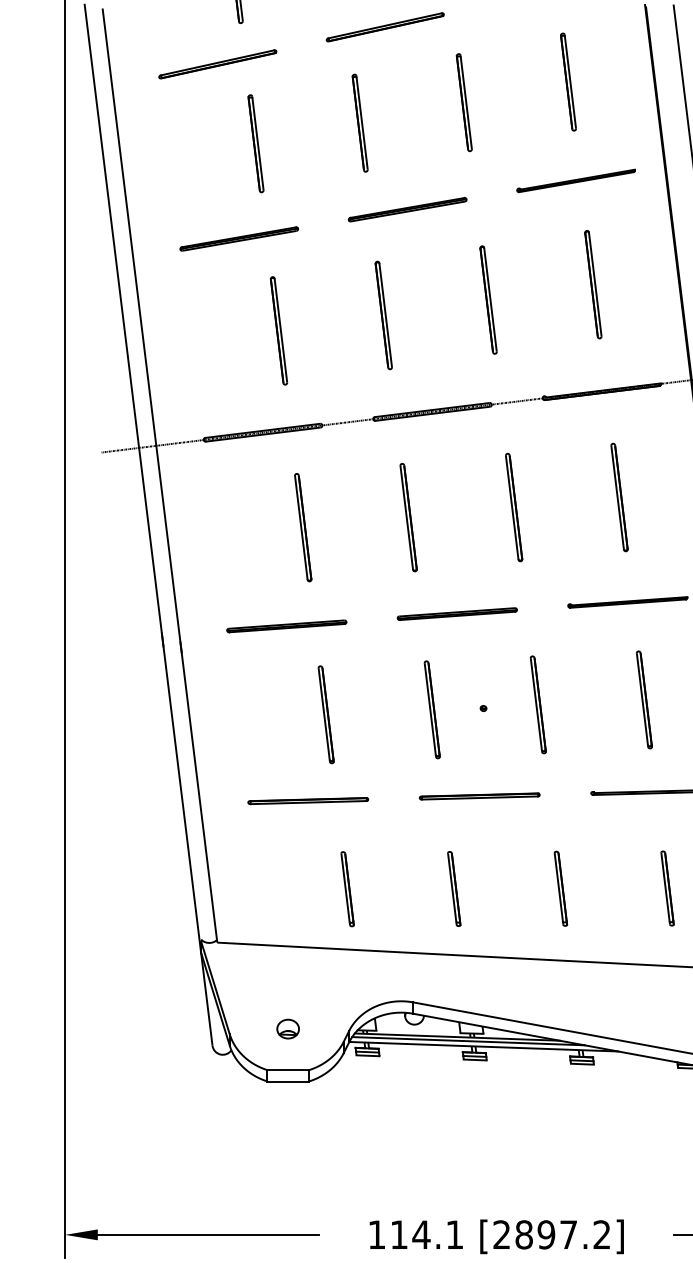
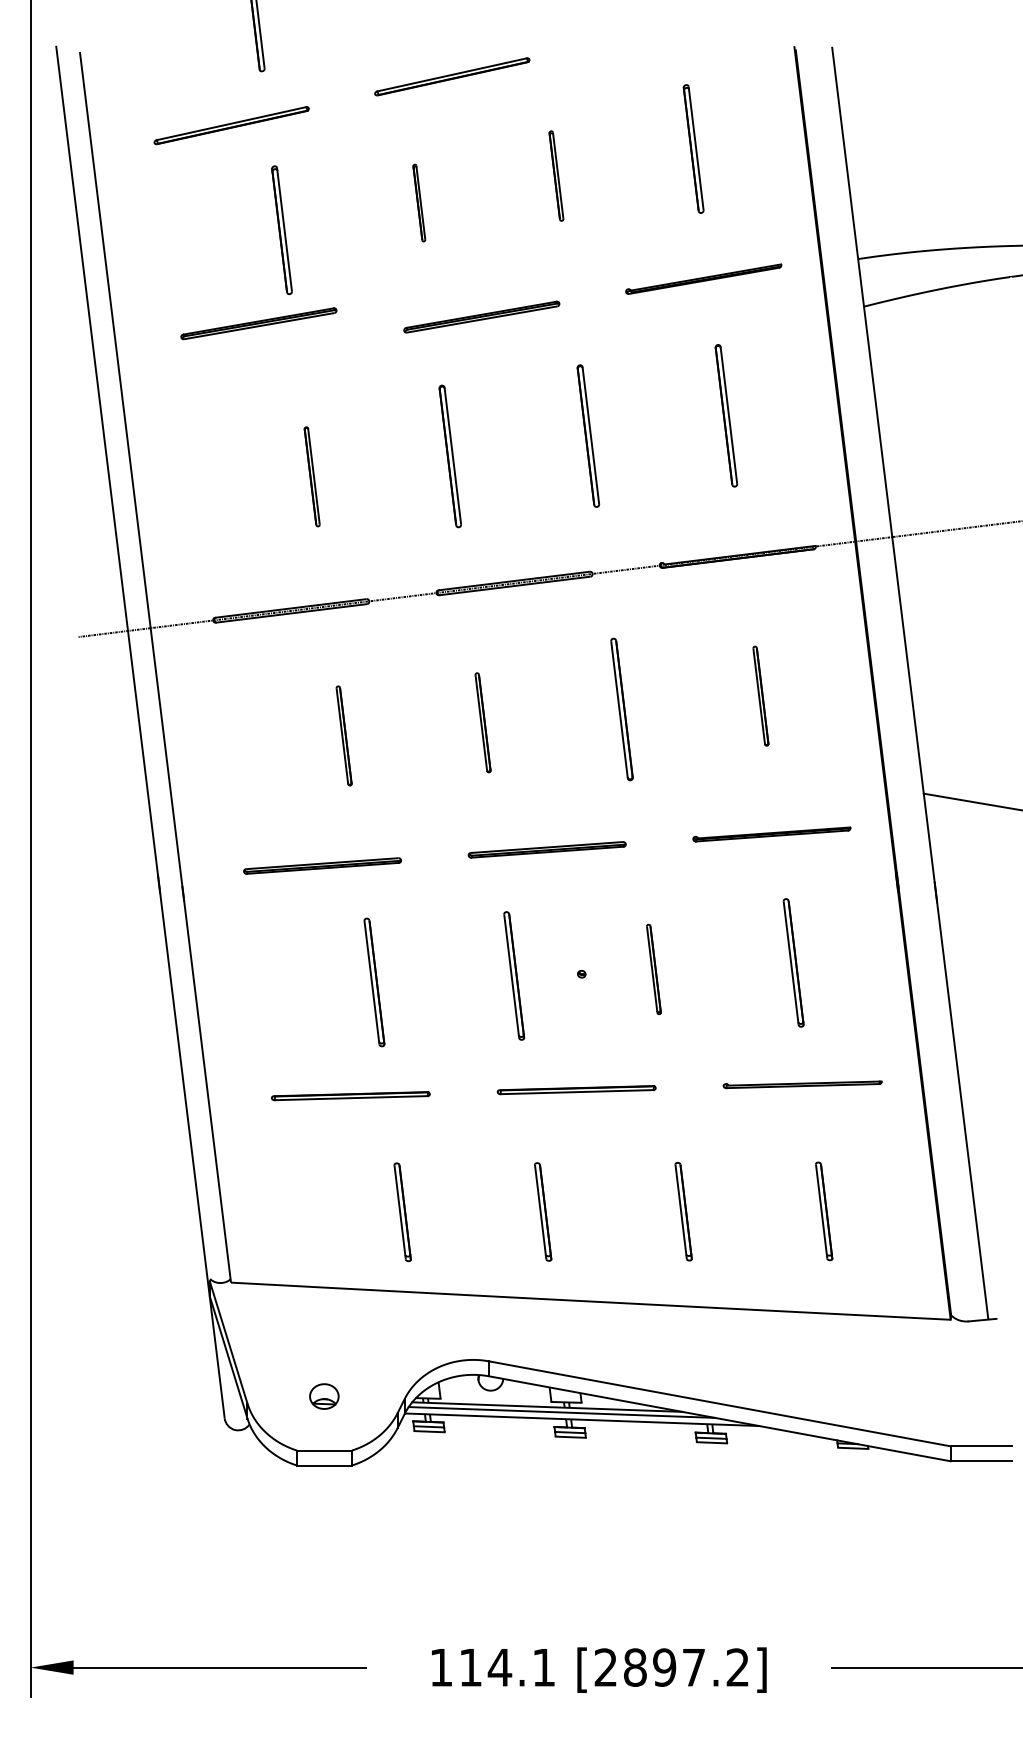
part: (464, 102) -> (556, 175), size x0.7
part: (360, 122) -> (419, 202), size x0.6
part: (238, 238) -> (258, 323), moved
part: (278, 330) -> (311, 476), size x0.7
part: (619, 496) -> (760, 695), size x0.7
part: (408, 517) -> (482, 722), size x0.7
part: (302, 527) -> (343, 735), size x0.7
part: (538, 704) -> (653, 969), size x0.7

